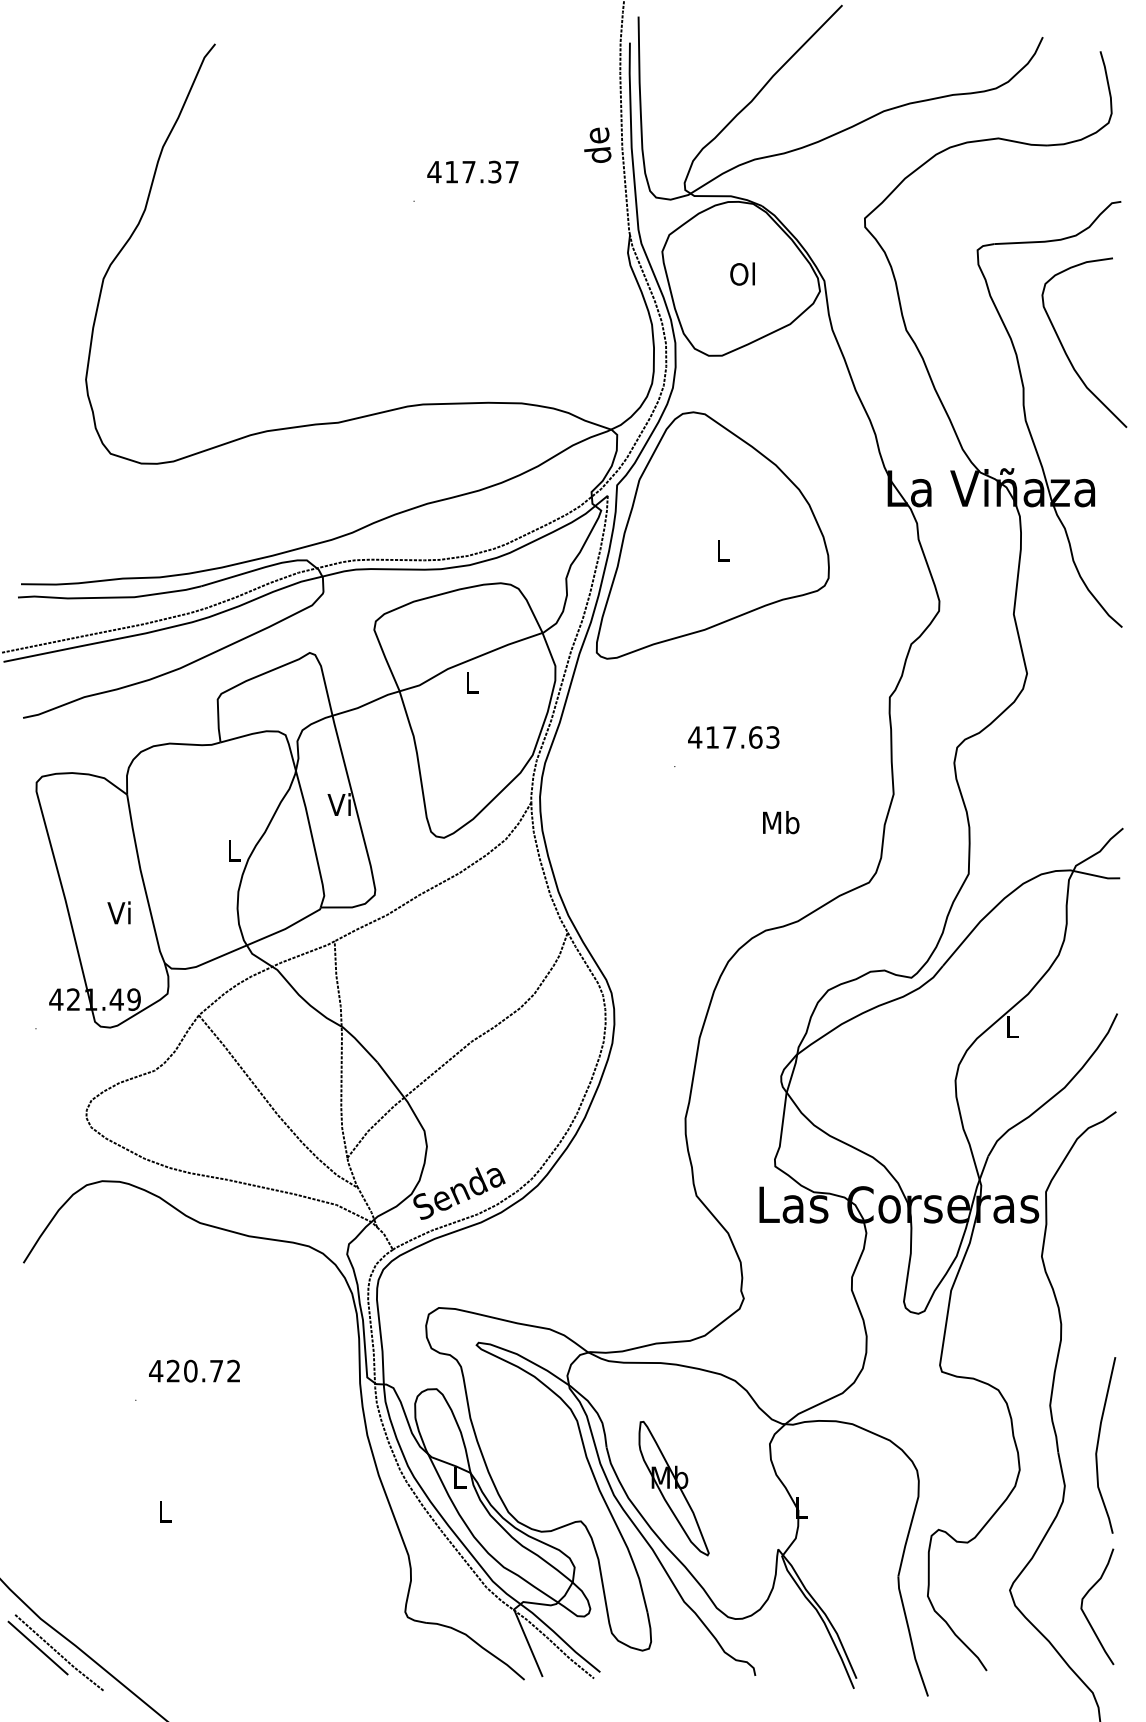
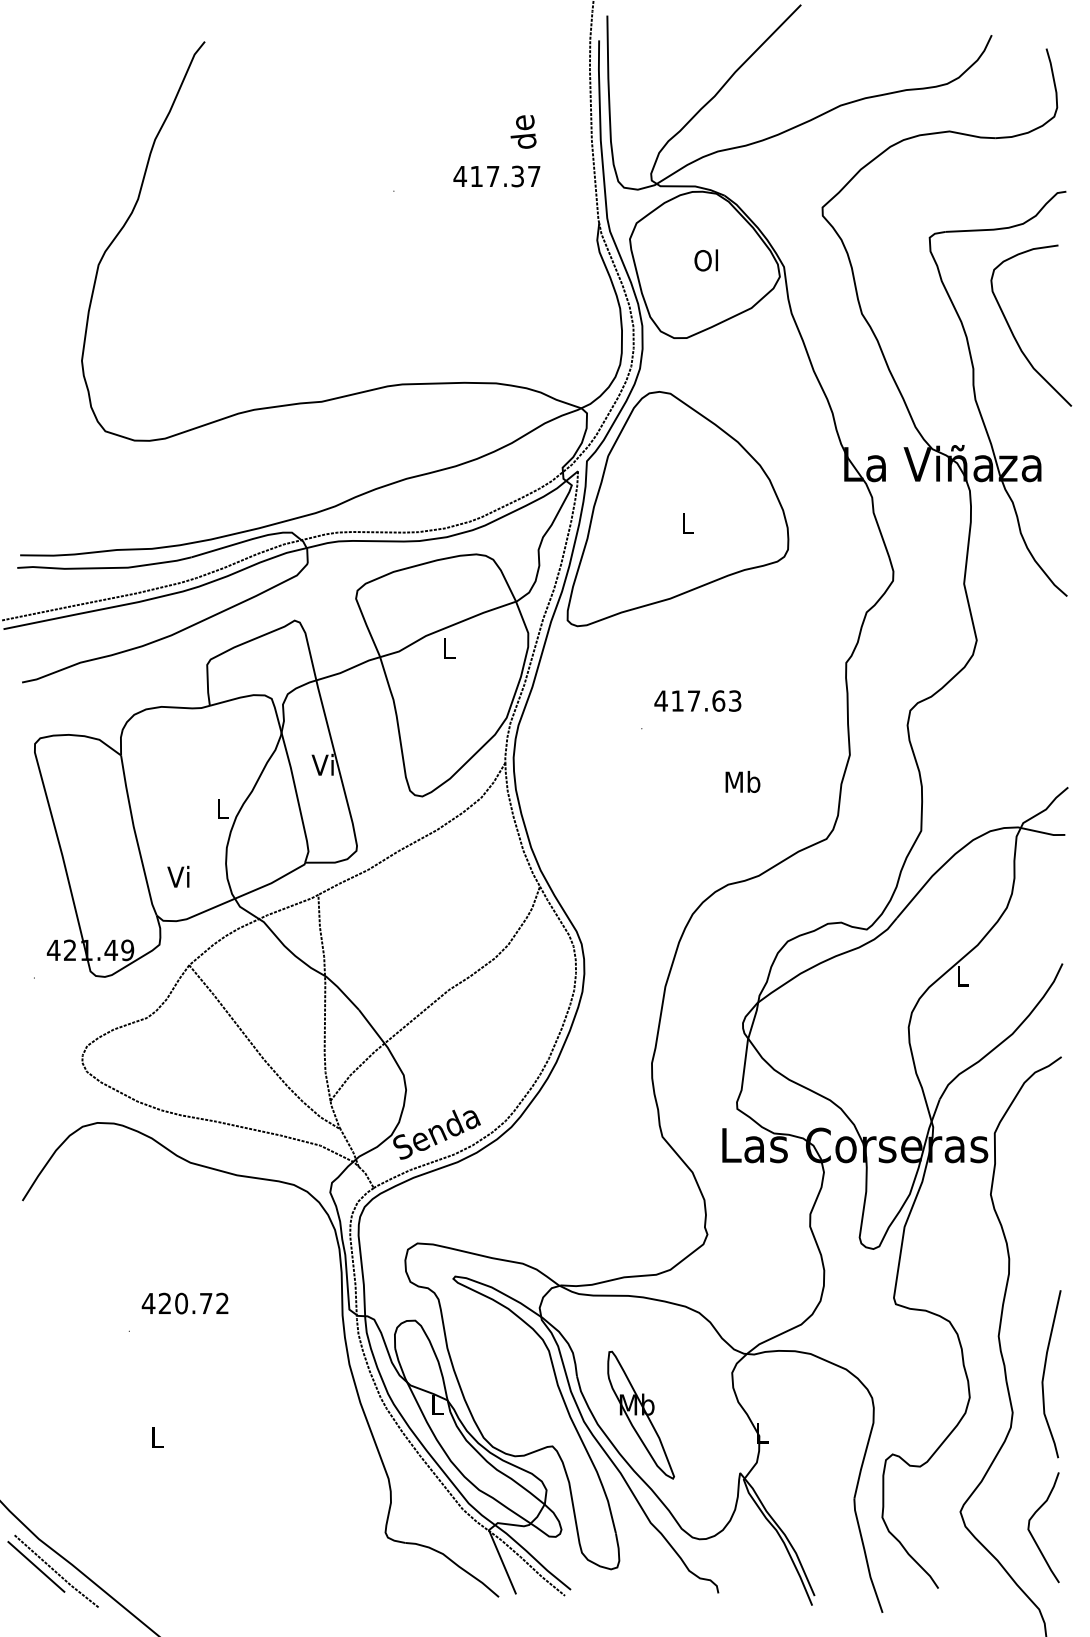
text: (597, 144) -> (523, 131), moved
text: (472, 172) -> (496, 176), moved
text: (119, 912) -> (178, 876), moved

